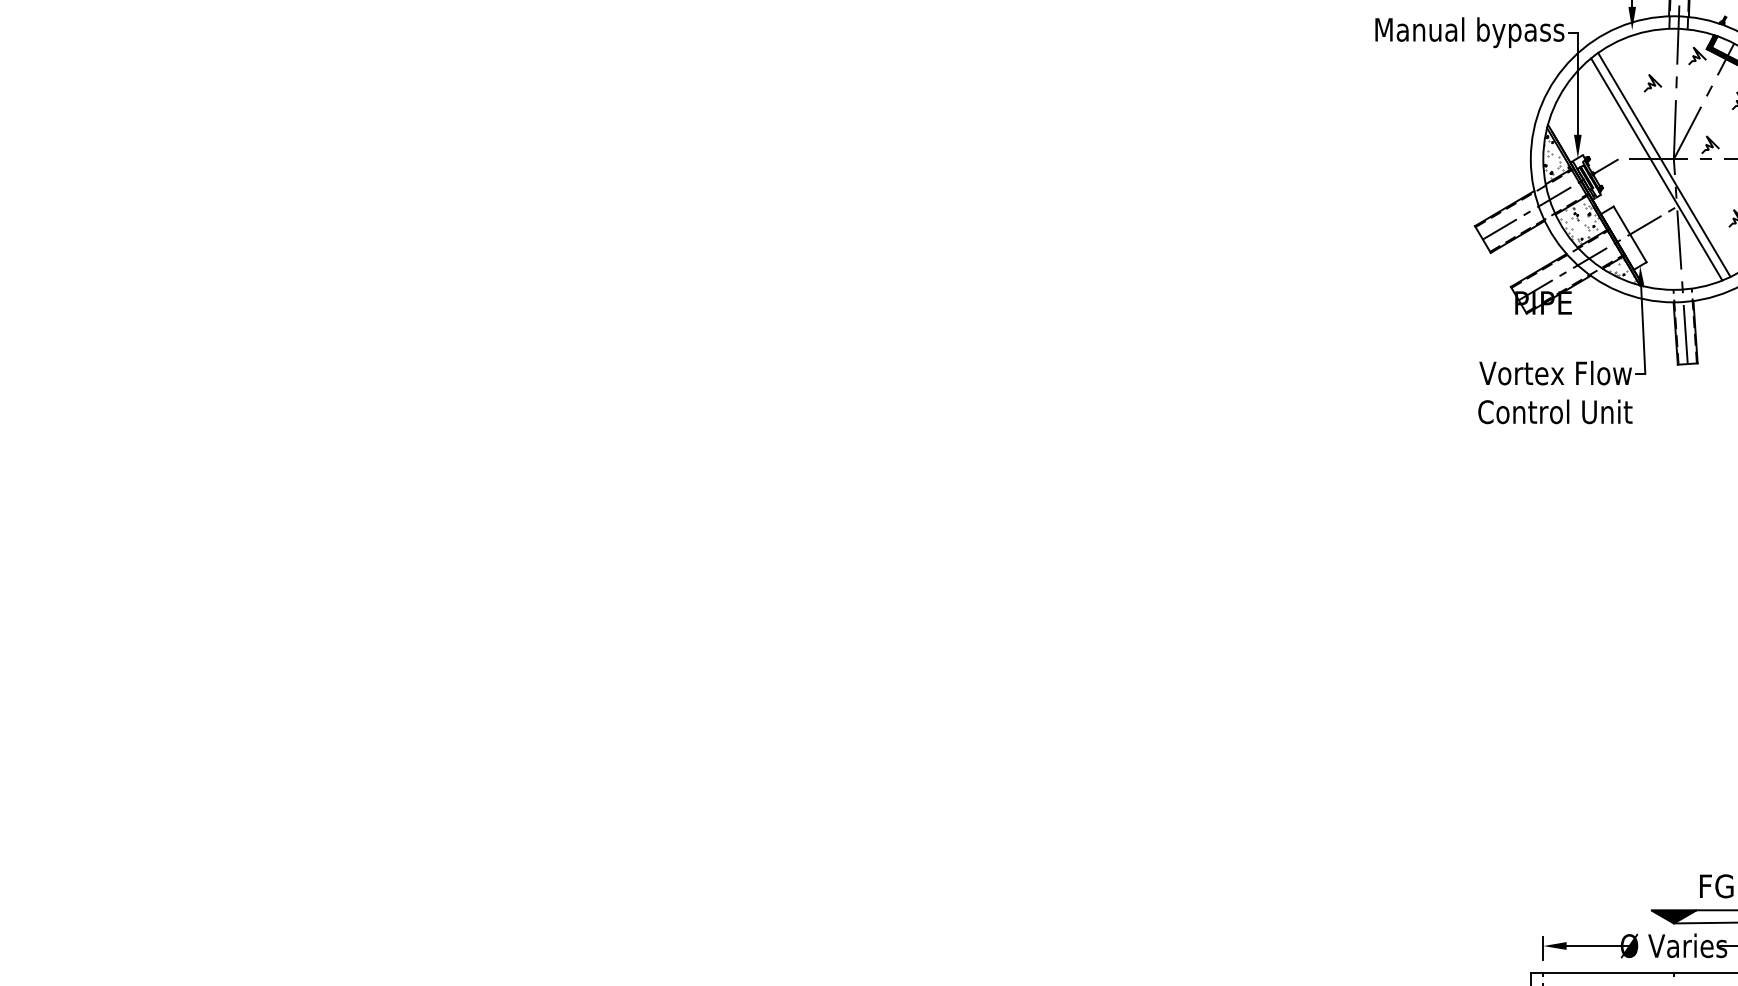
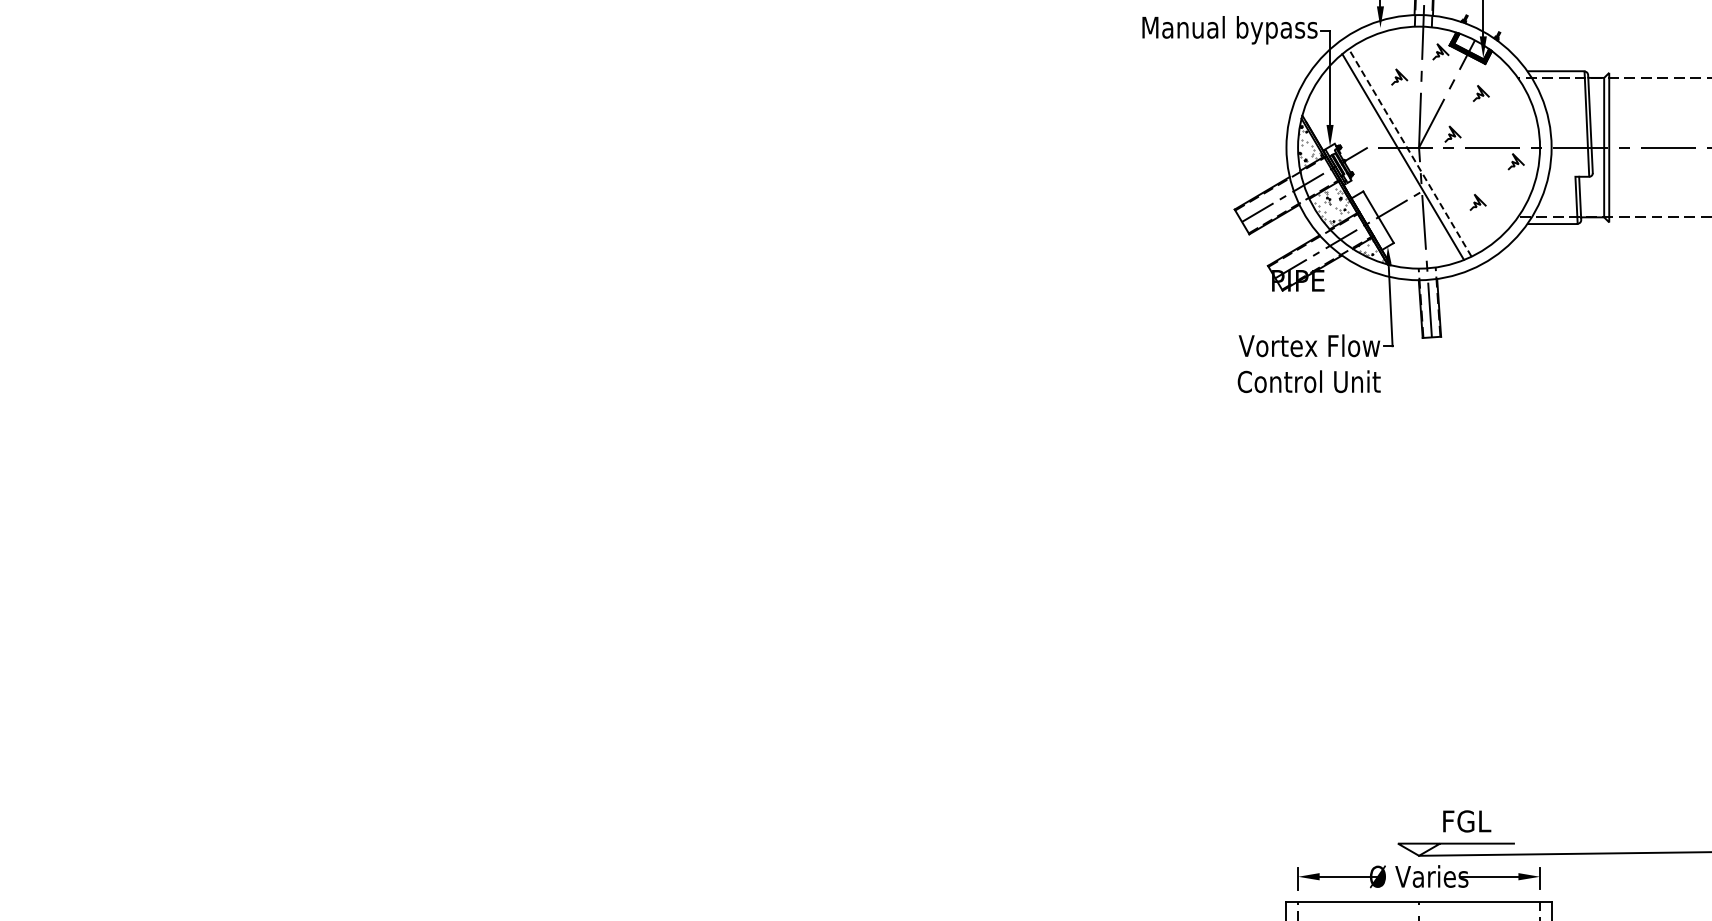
line: (1664, 164) -> (1410, 152), solid -> dashed
fill: (1673, 916) -> (1418, 849), removed

